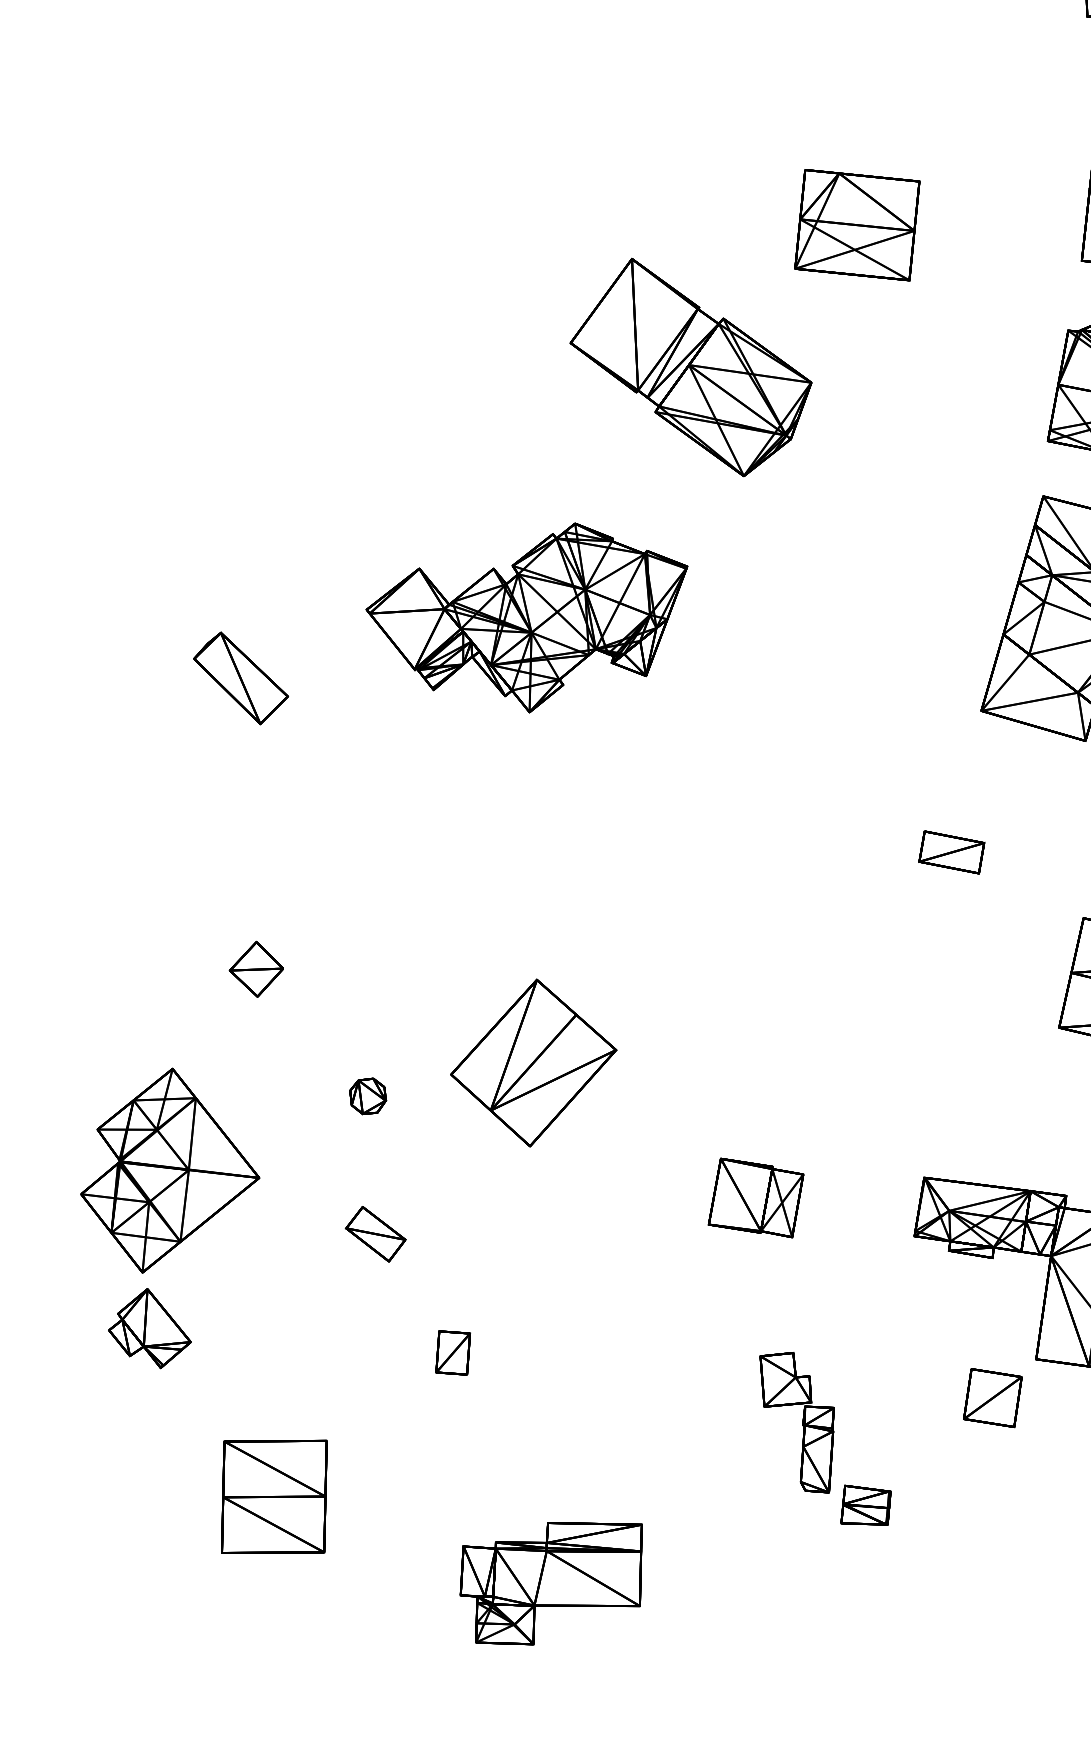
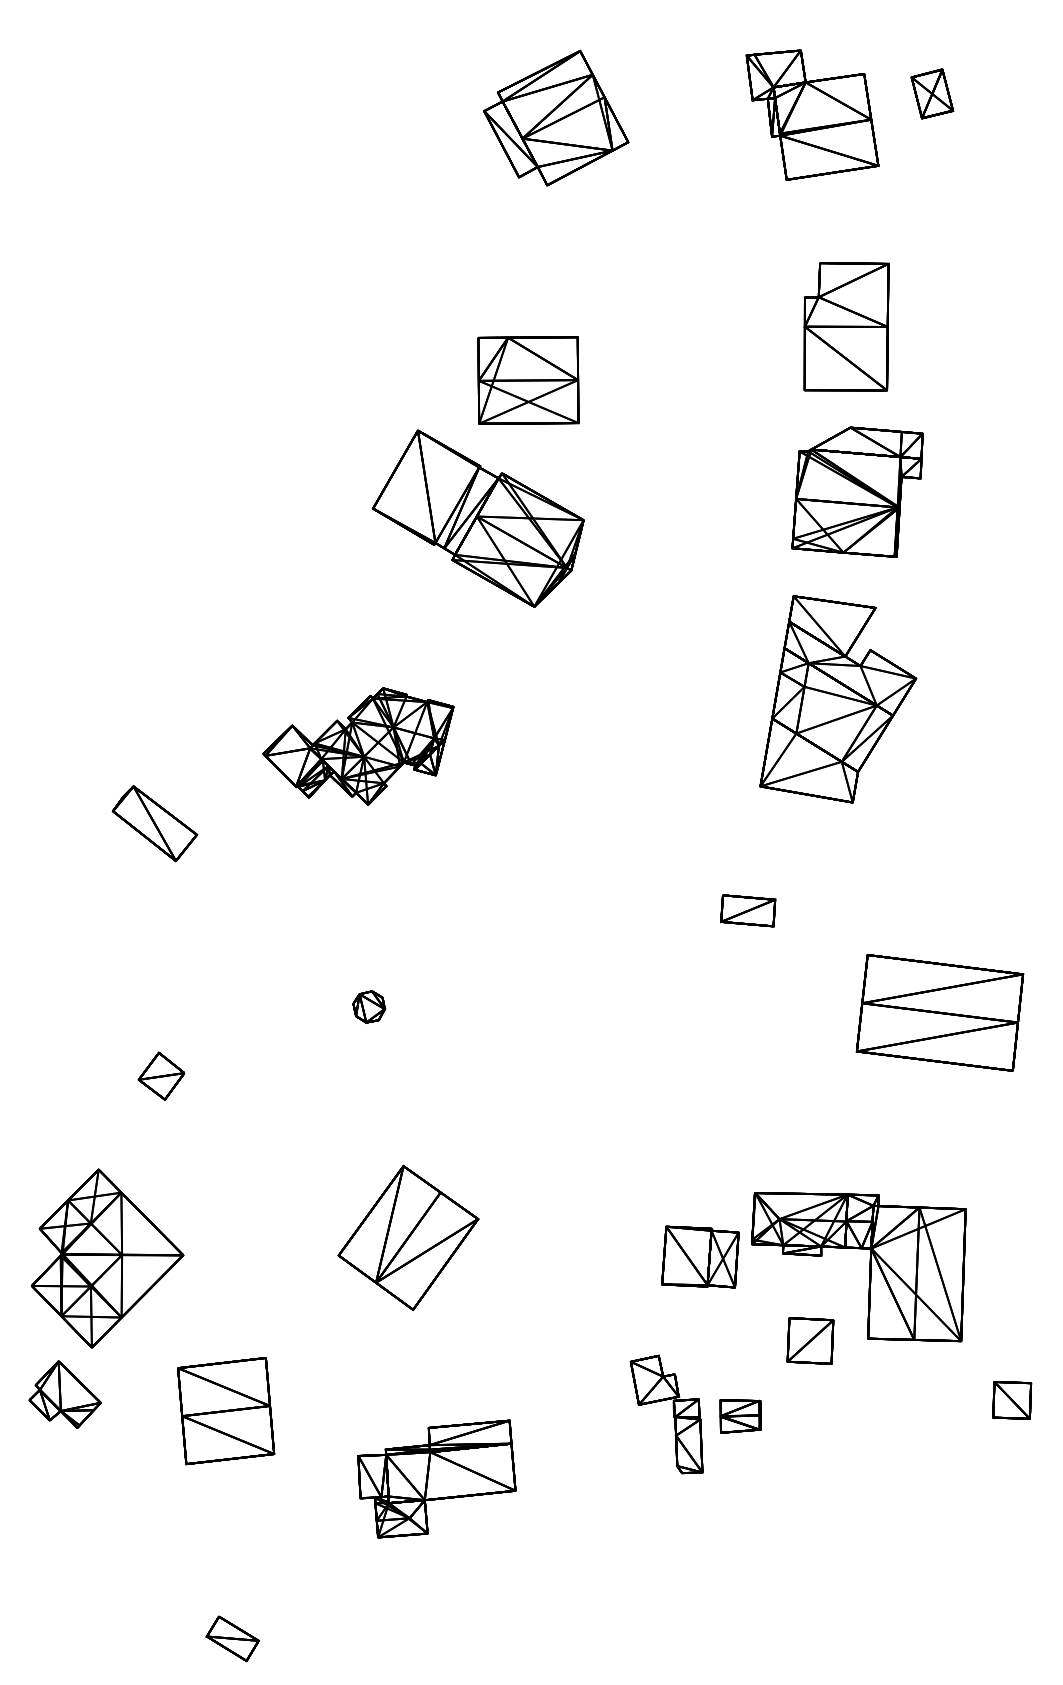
part: (857, 225) -> (528, 380), moved
part: (524, 614) -> (358, 746), size x0.7
part: (240, 678) -> (154, 823), moved
part: (533, 1062) -> (408, 1237), moved
part: (368, 1095) -> (369, 1006), moved
part: (756, 1197) -> (700, 1256), moved
part: (375, 1233) -> (232, 1638), moved
part: (150, 1328) -> (64, 1394), moved
part: (453, 1352) -> (366, 1387), removed
part: (992, 1397) -> (810, 1340), moved
part: (274, 1497) -> (226, 1411), moved
part: (865, 1507) -> (740, 1416), moved
part: (550, 1582) -> (436, 1478), moved

